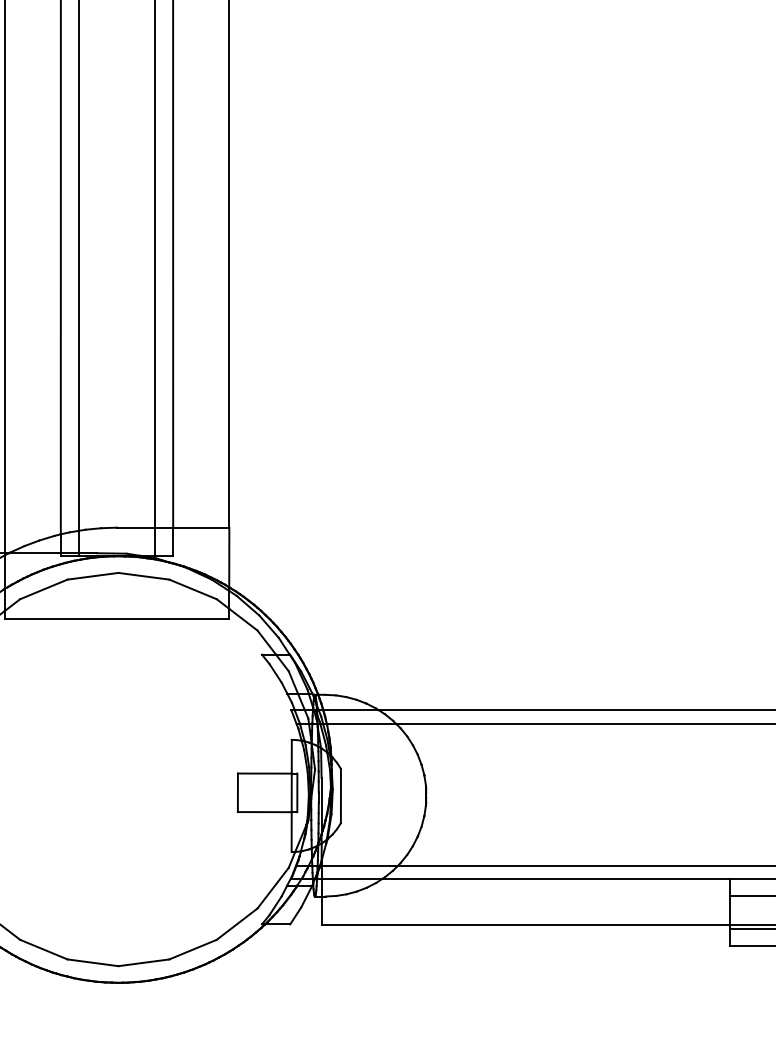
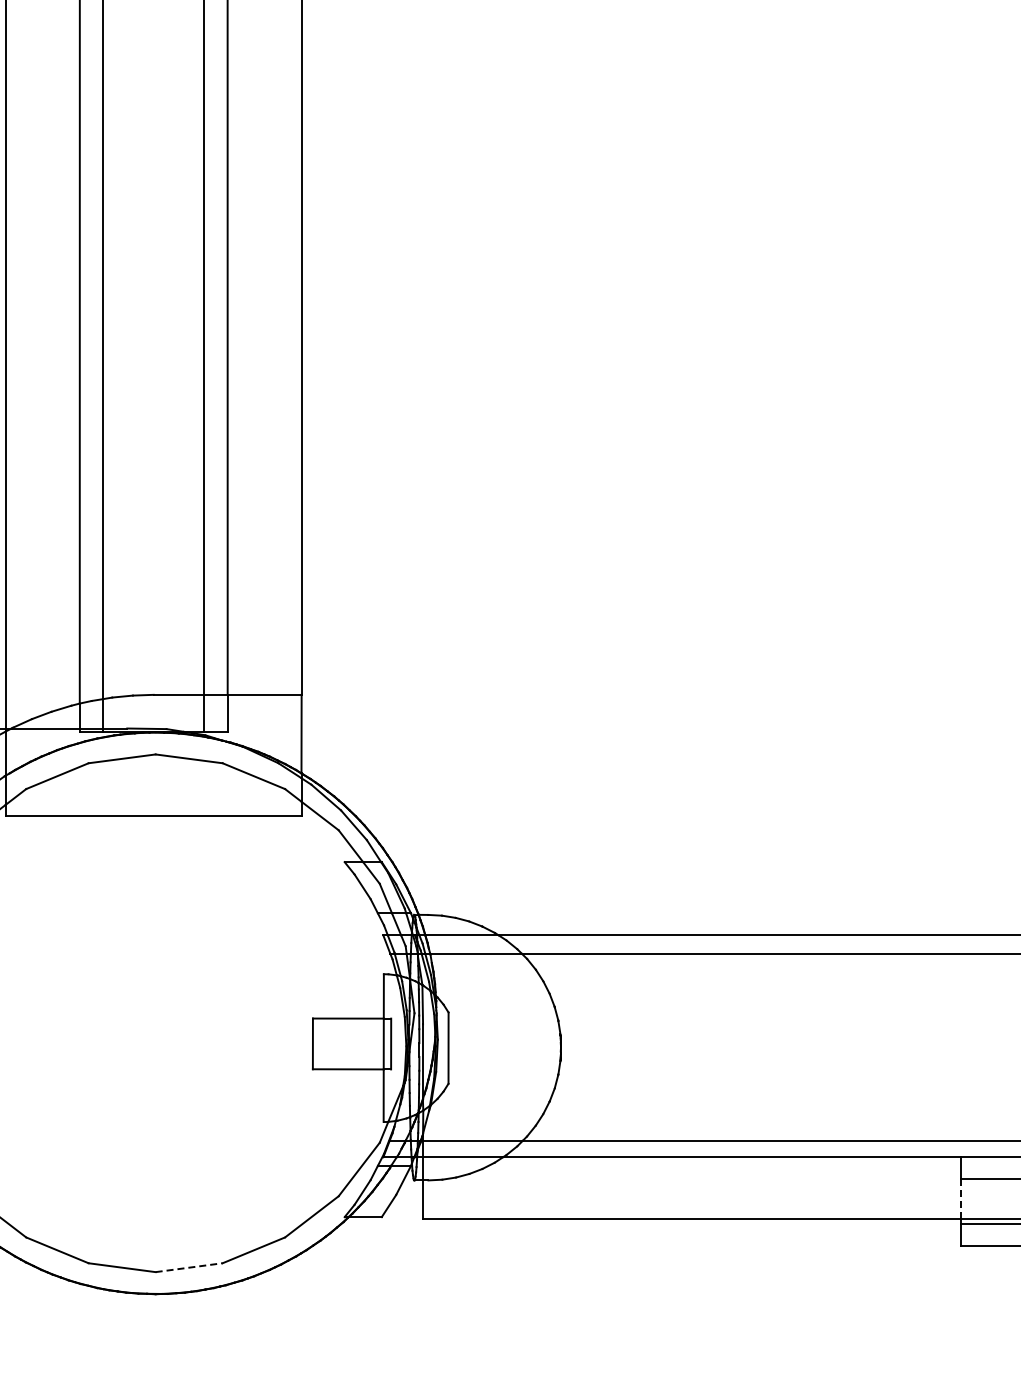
line: (729, 910) -> (960, 1198), solid -> dashed
line: (144, 962) -> (189, 1267), solid -> dashed

